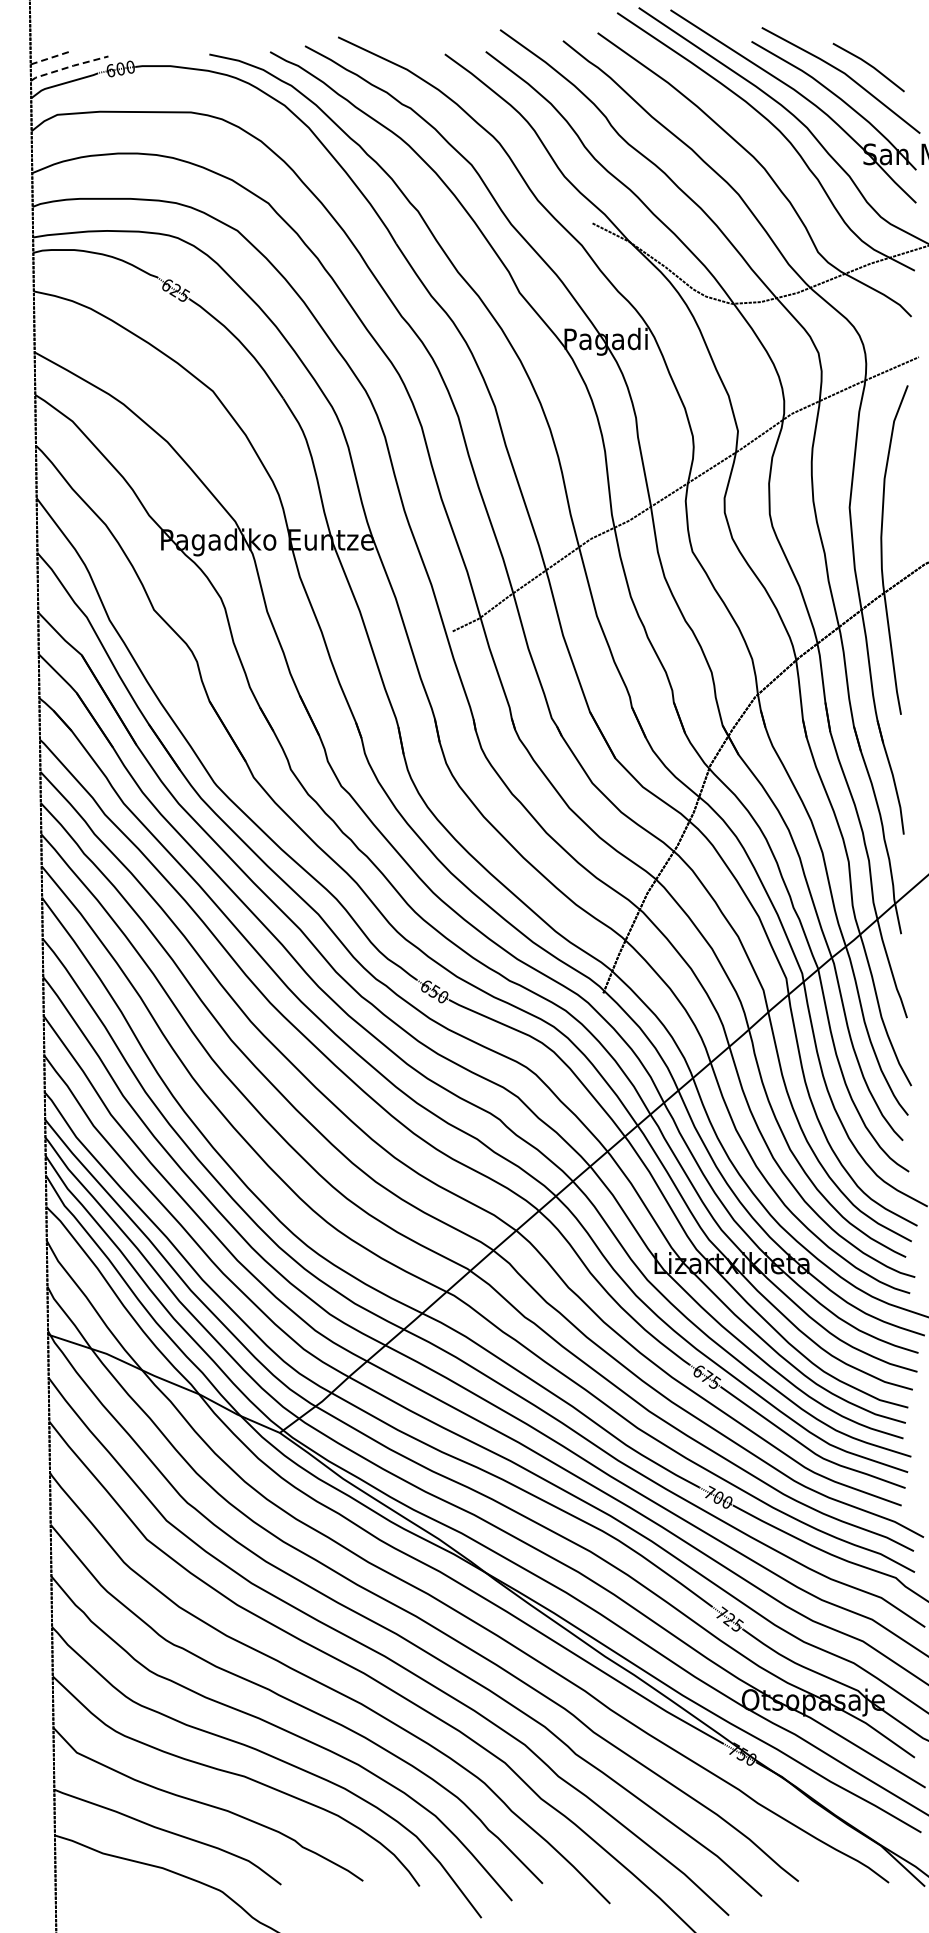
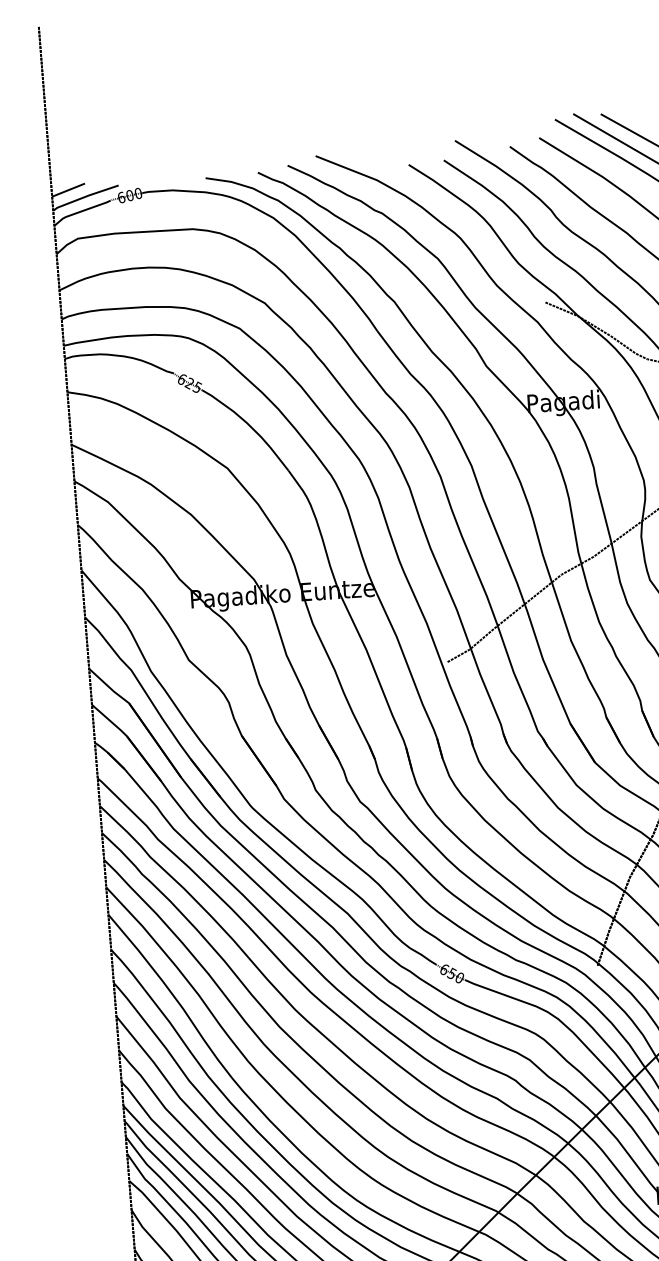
line: (50, 57) -> (68, 189), dashed -> solid
line: (68, 67) -> (84, 197), dashed -> solid

